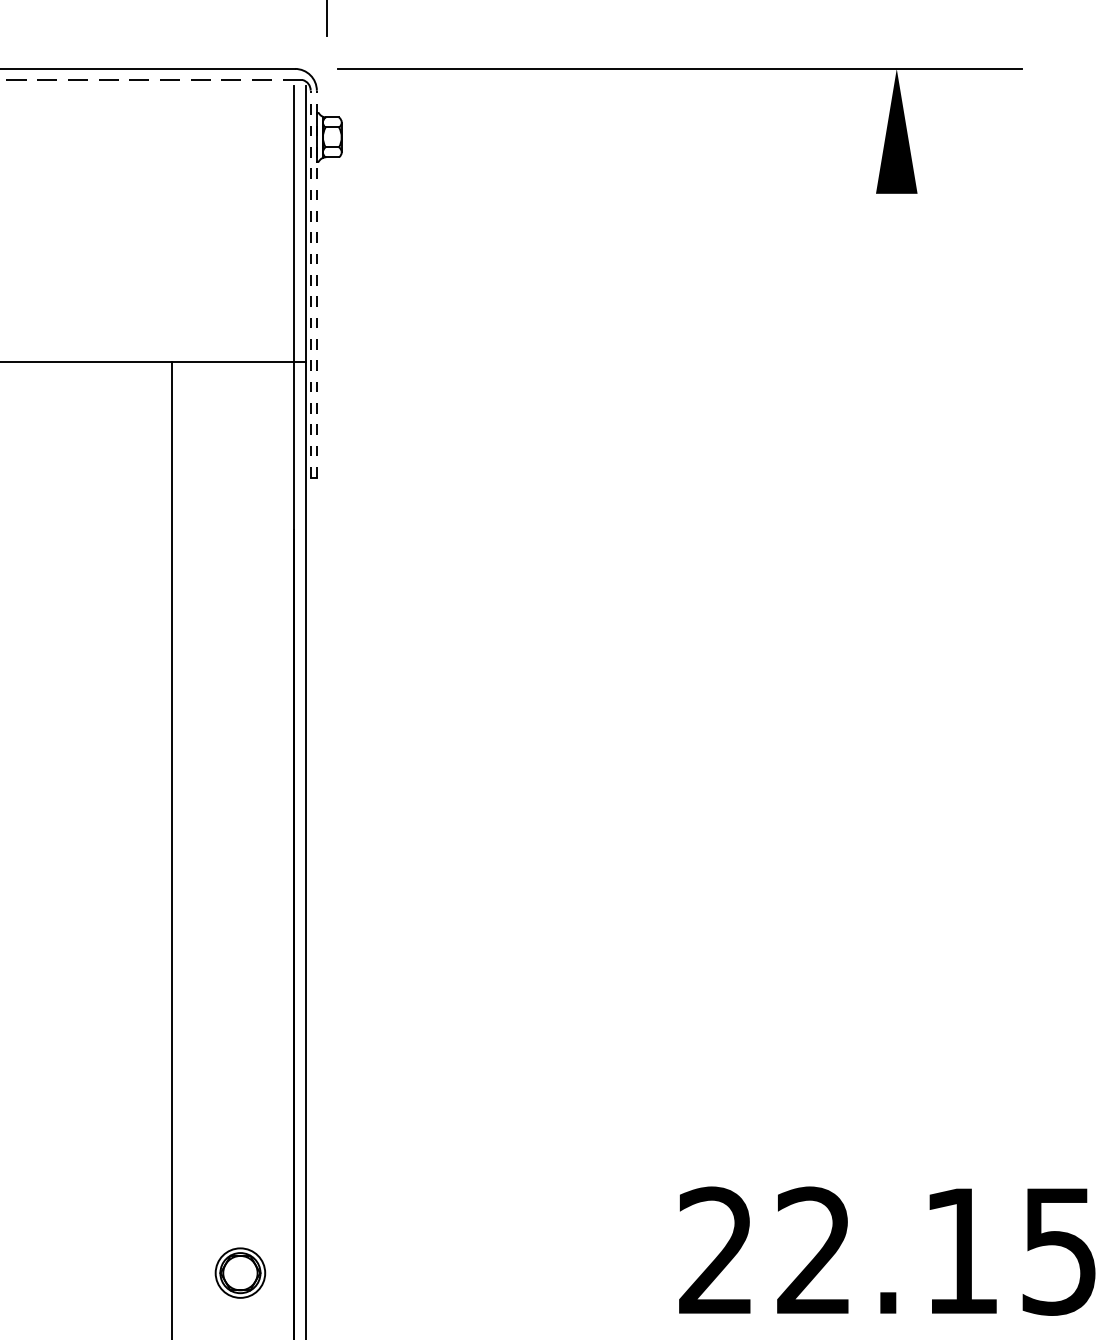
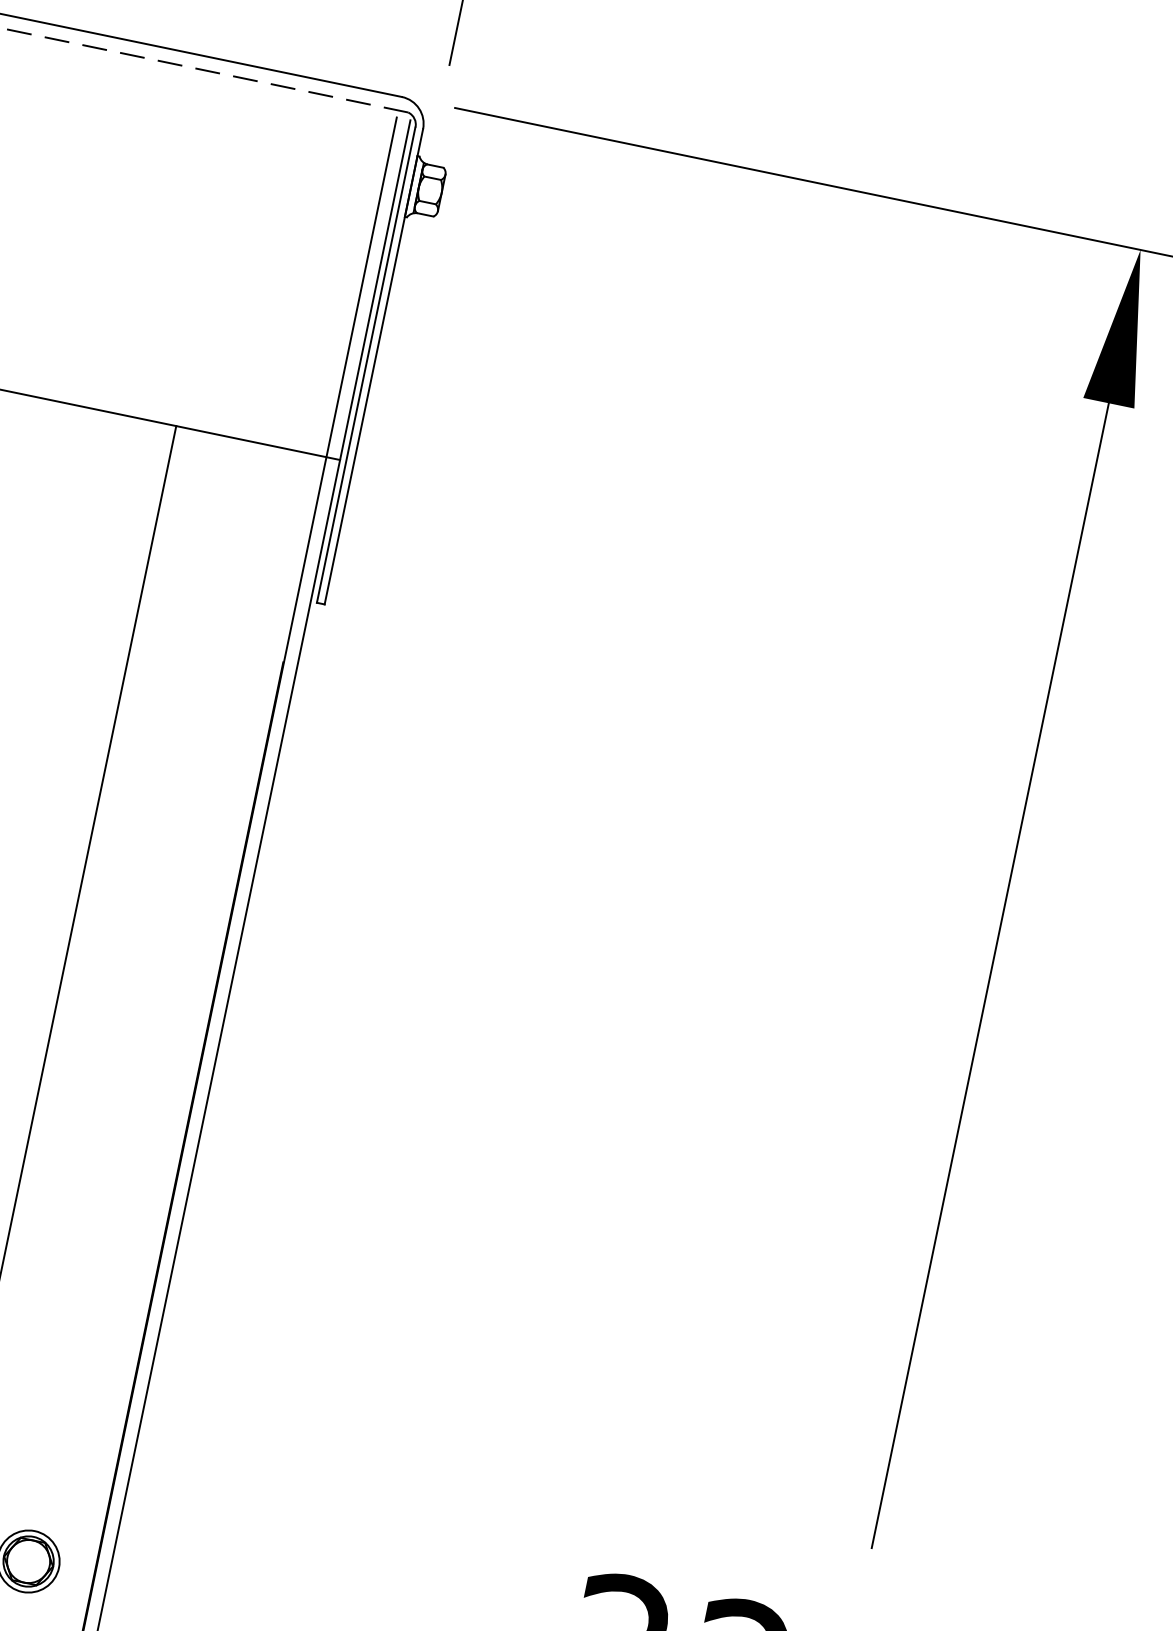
line: (310, 284) -> (365, 365), dashed -> solid
line: (316, 284) -> (373, 367), dashed -> solid
line: (896, 659) -> (990, 974), added

